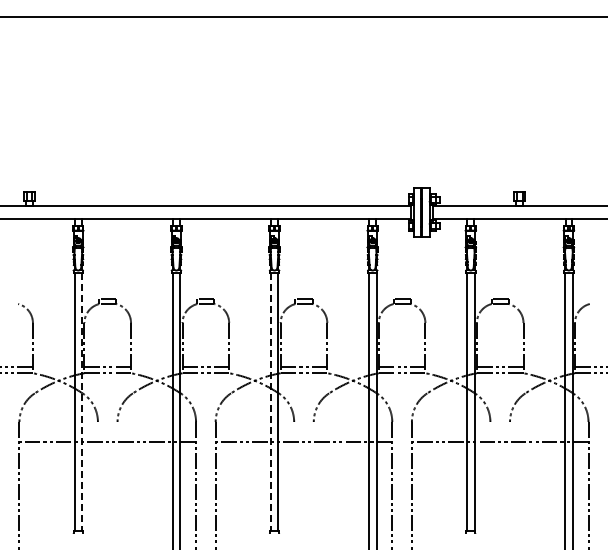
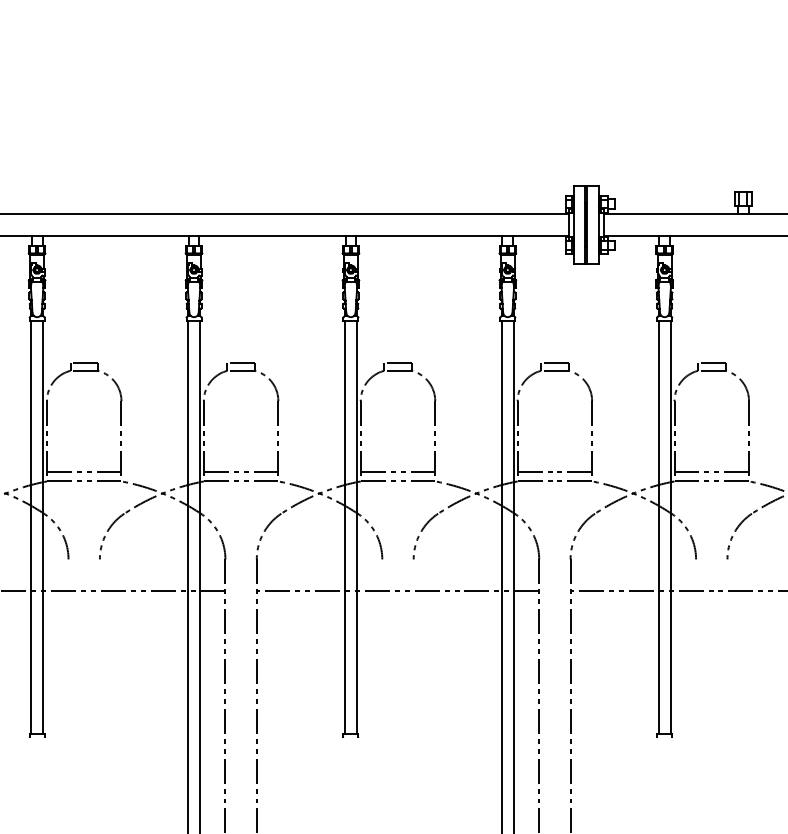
line: (82, 402) -> (43, 528), dashed -> solid
line: (270, 402) -> (344, 528), dashed -> solid

